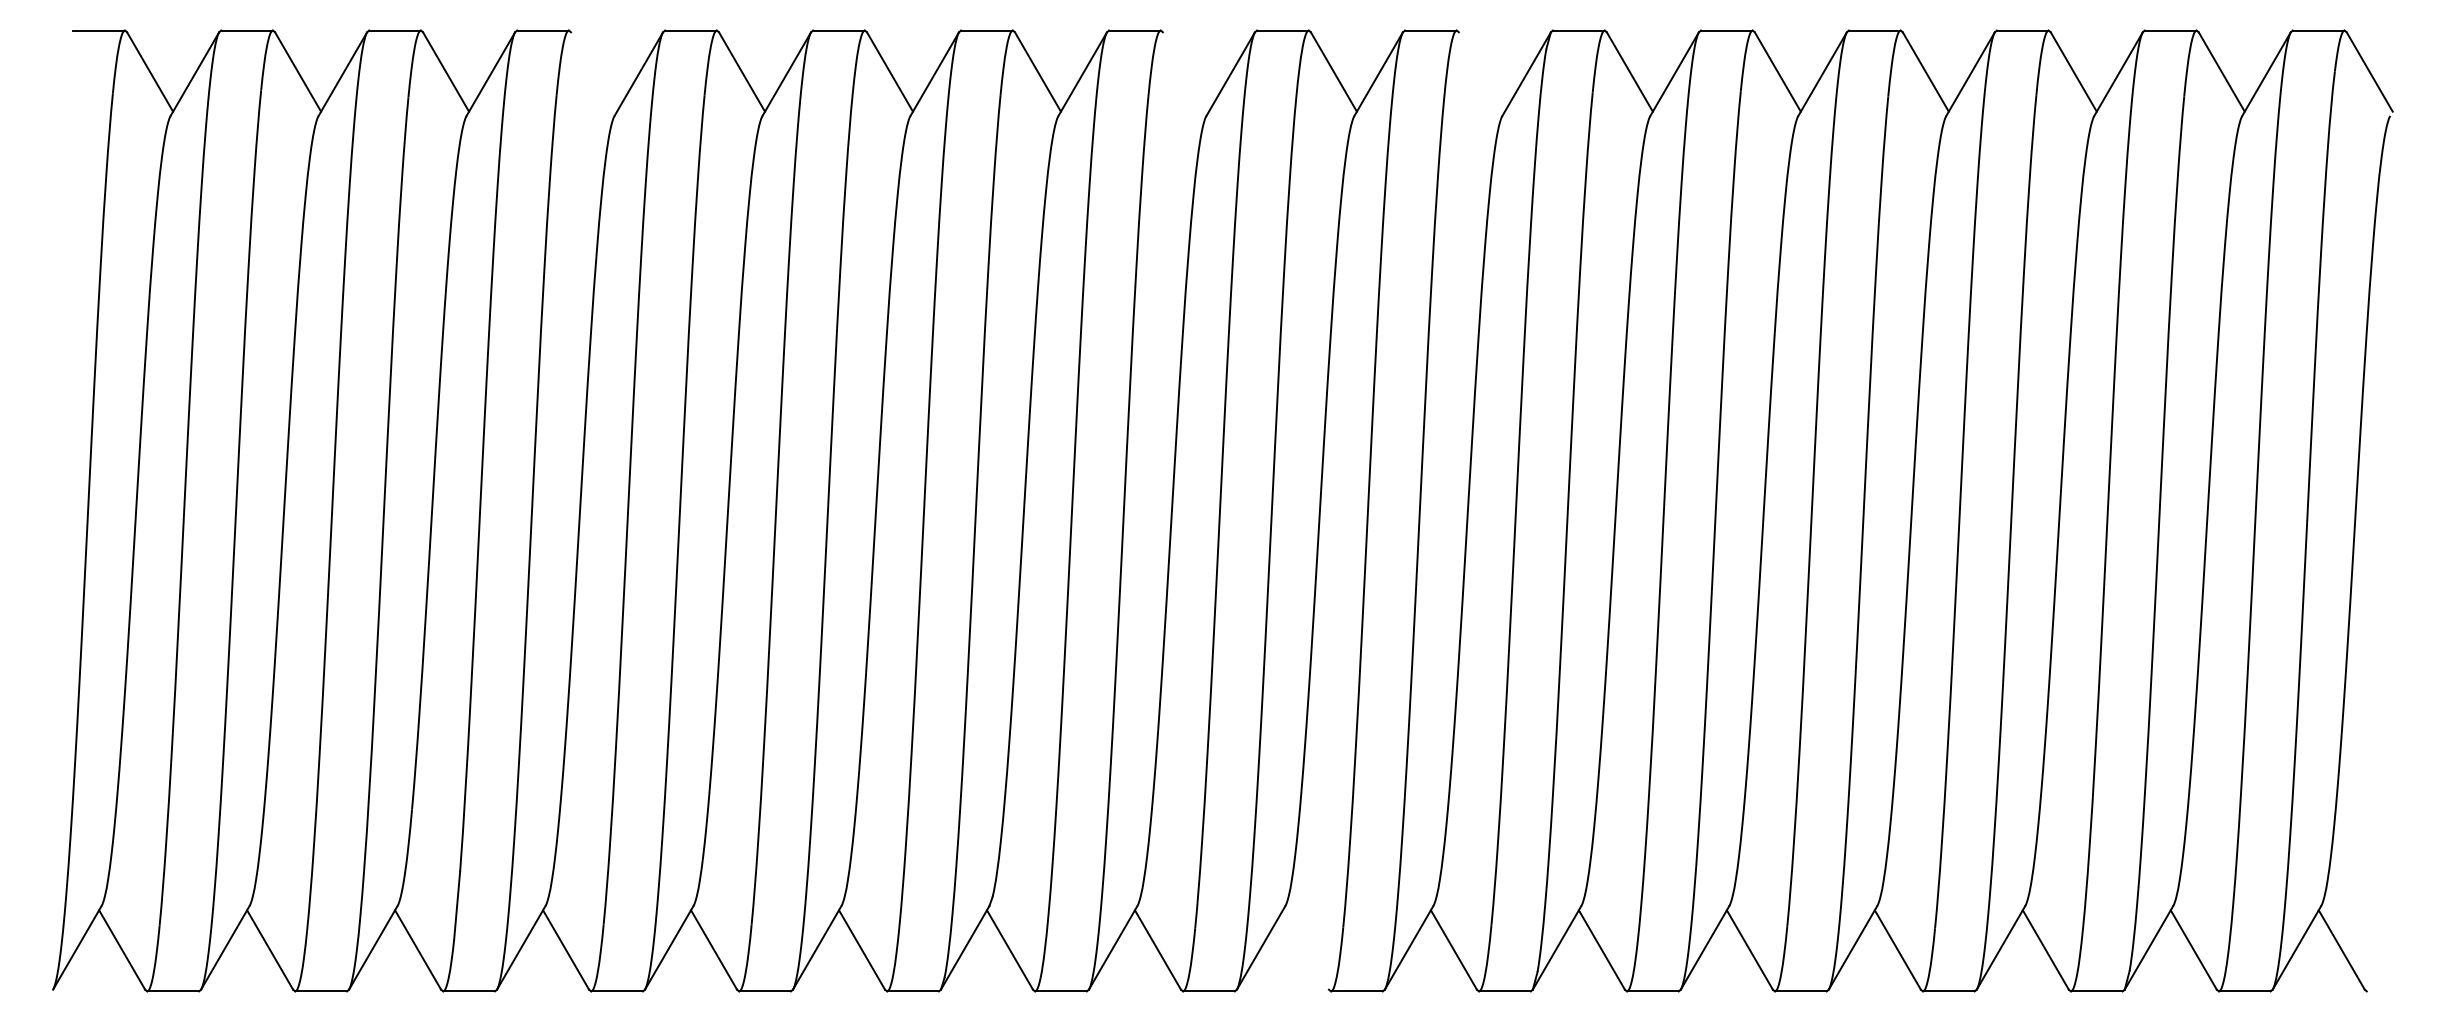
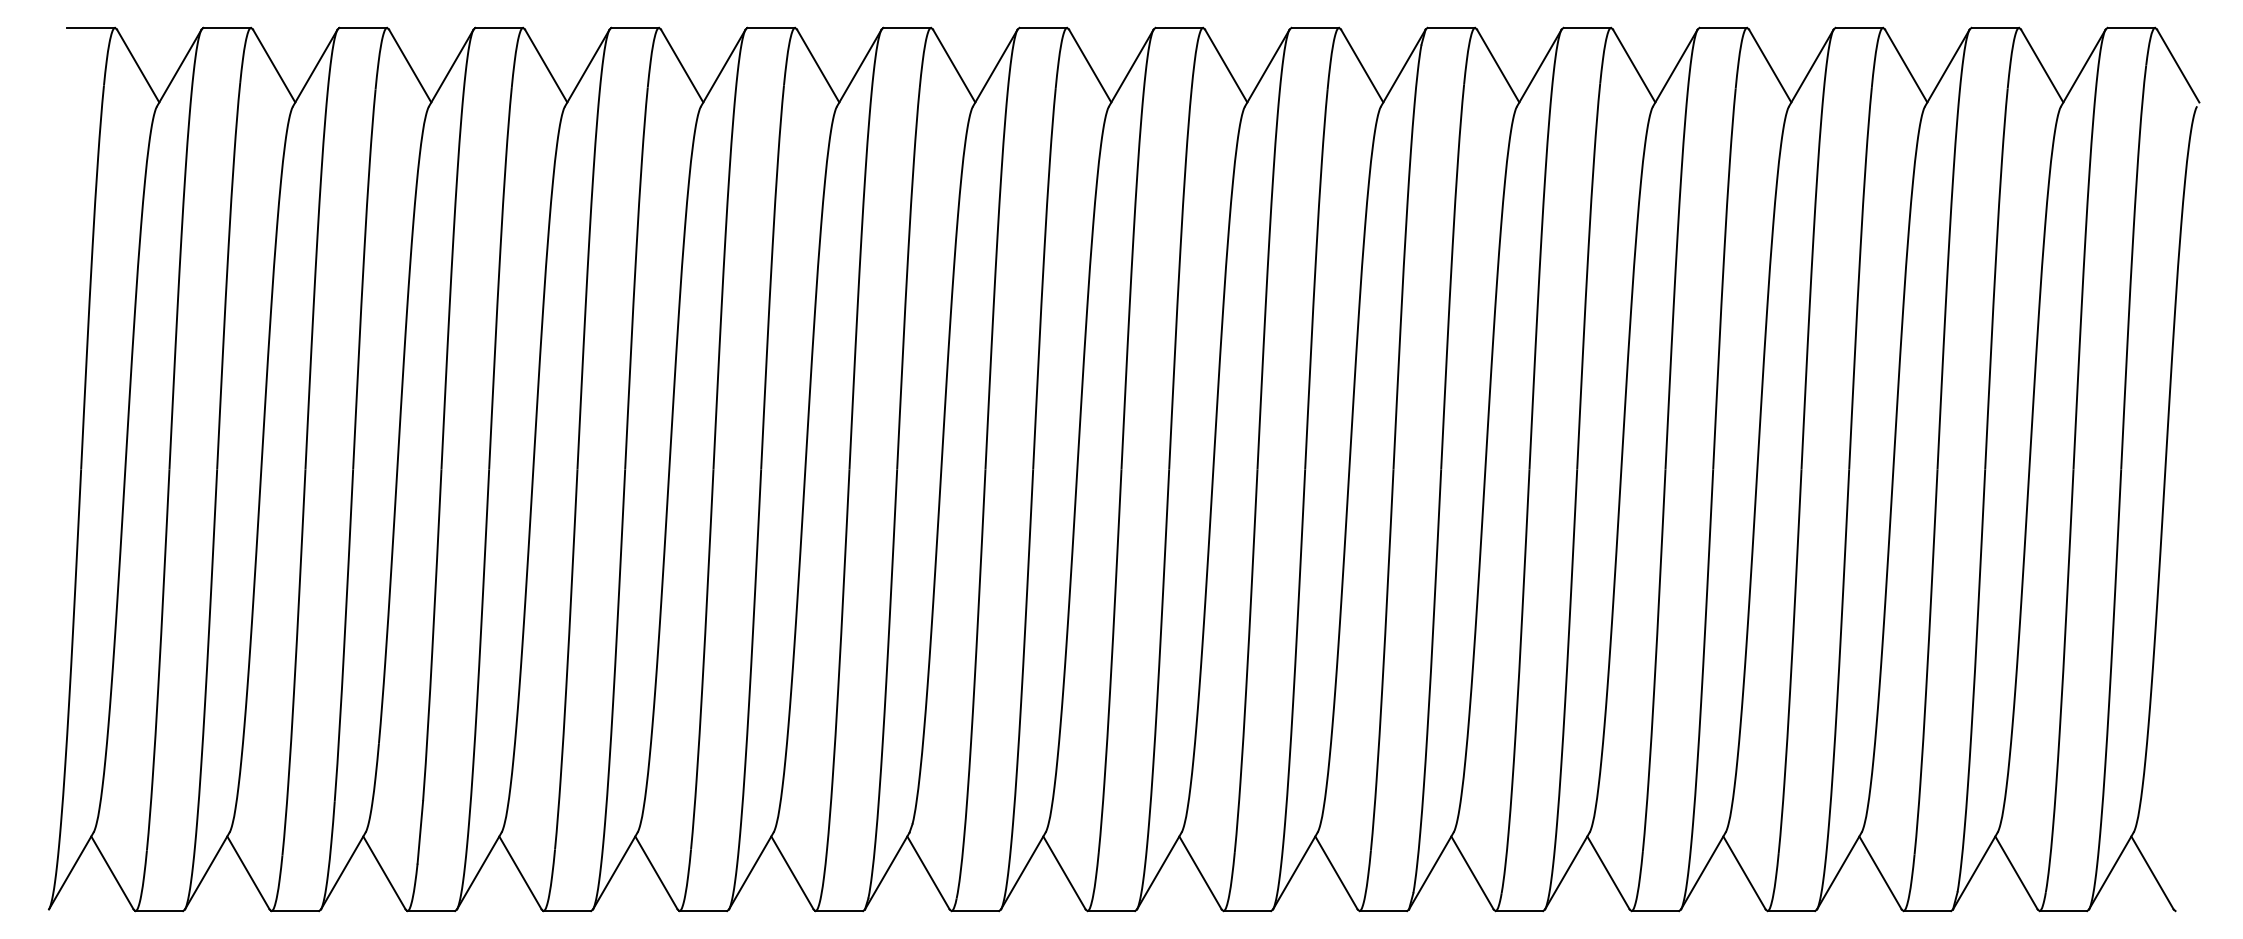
line: (593, 71) -> (545, 65), added
line: (1185, 71) -> (1089, 65), added
line: (1481, 71) -> (1361, 65), added
line: (1305, 949) -> (1200, 872), added

